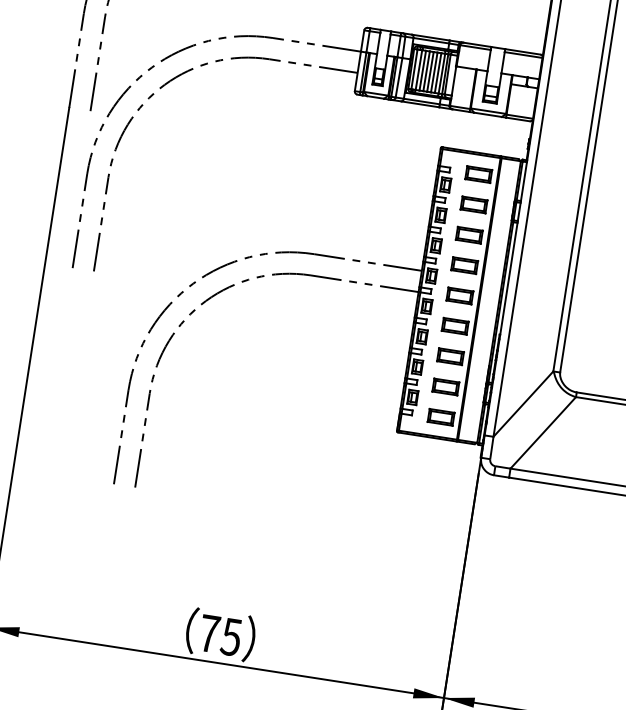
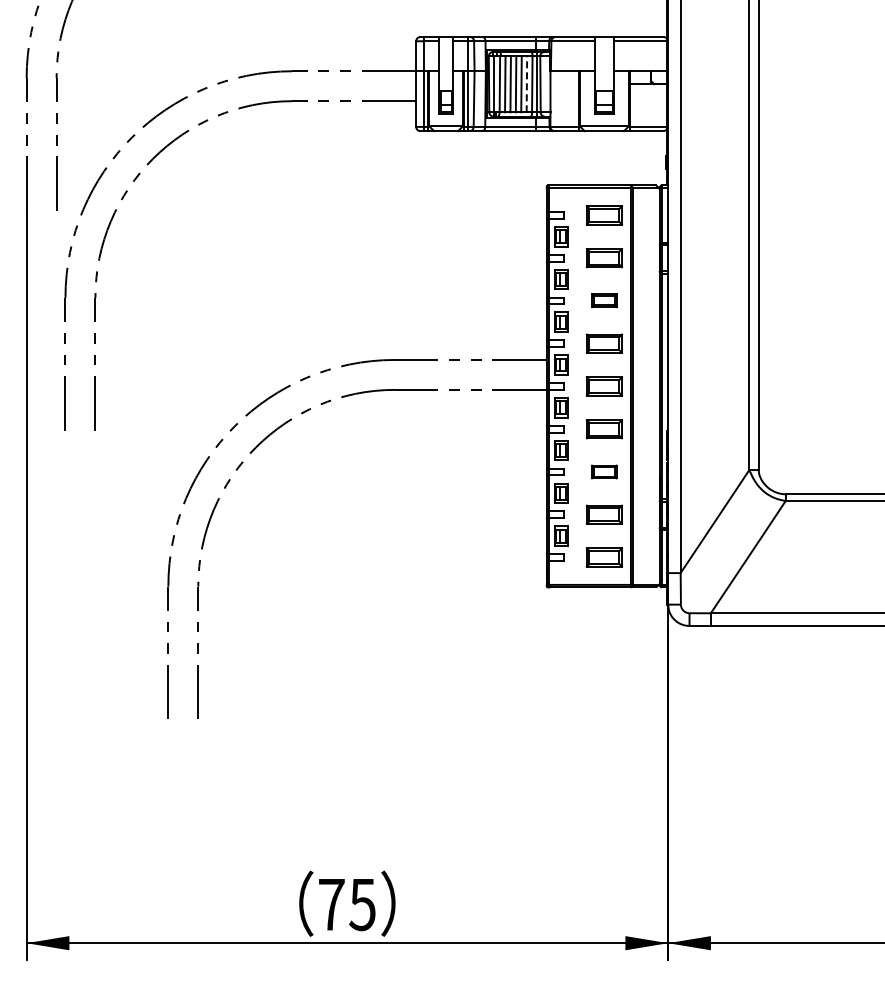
line: (437, 72) -> (526, 83), solid -> dashed
part: (468, 234) -> (603, 300), size x0.7
part: (449, 356) -> (603, 471), size x0.7

